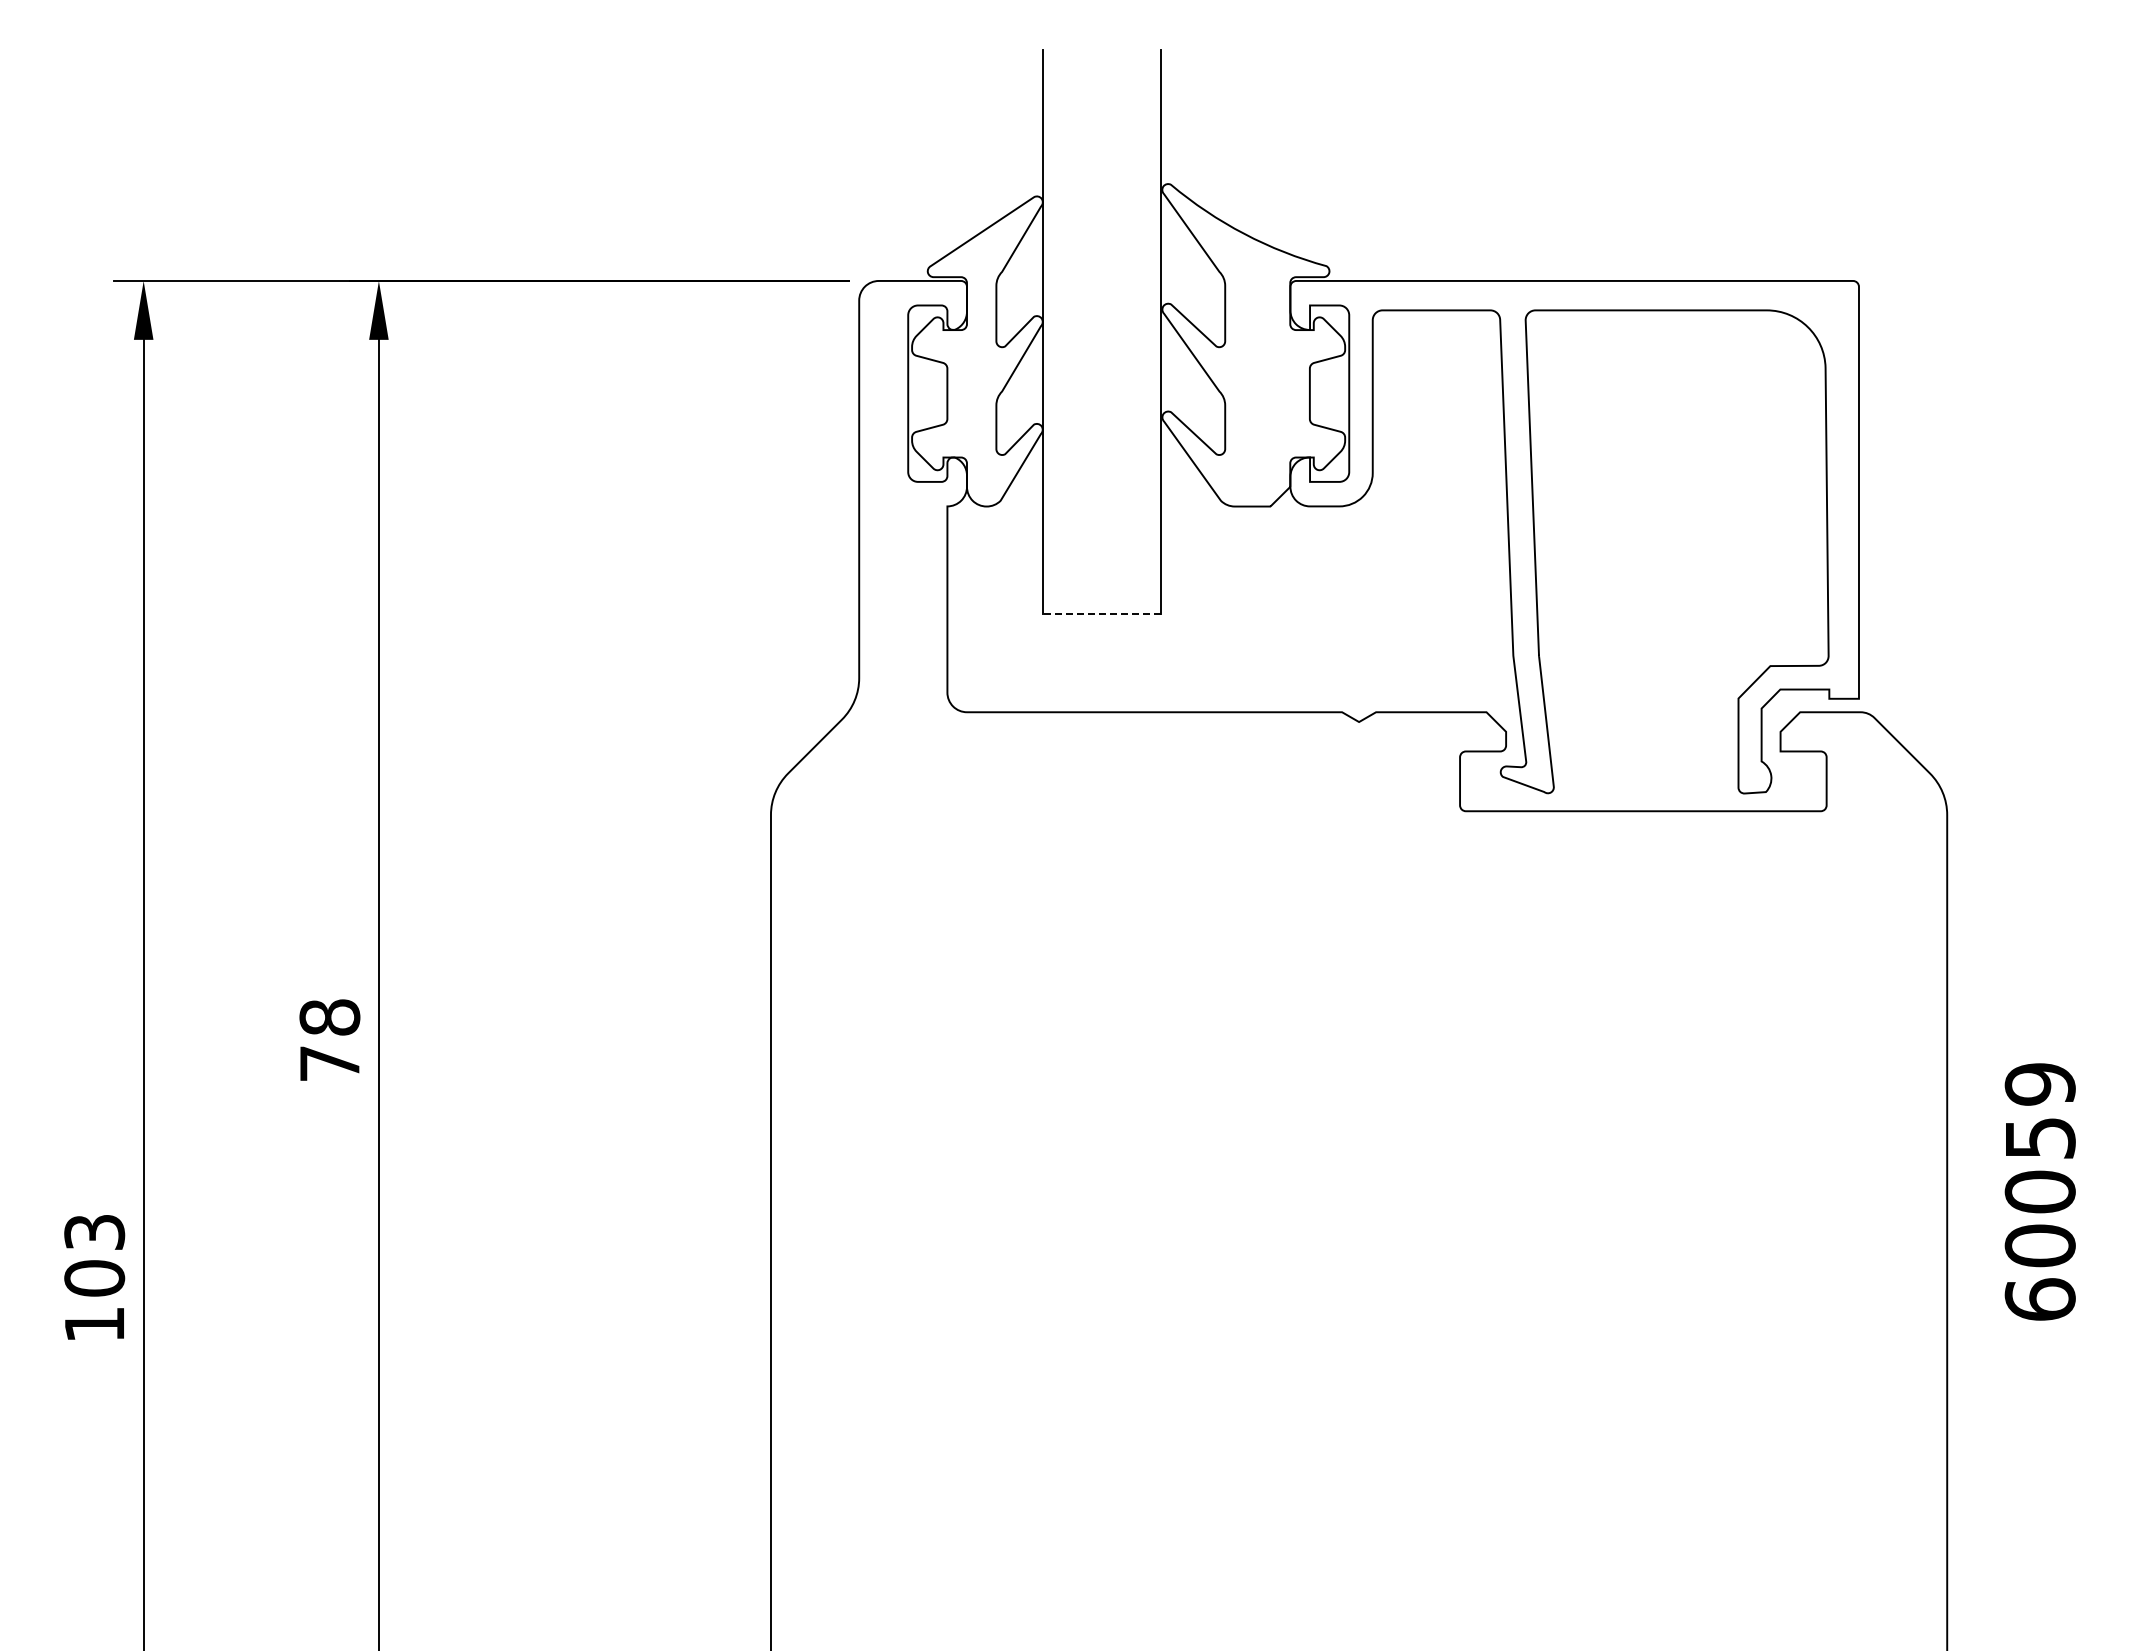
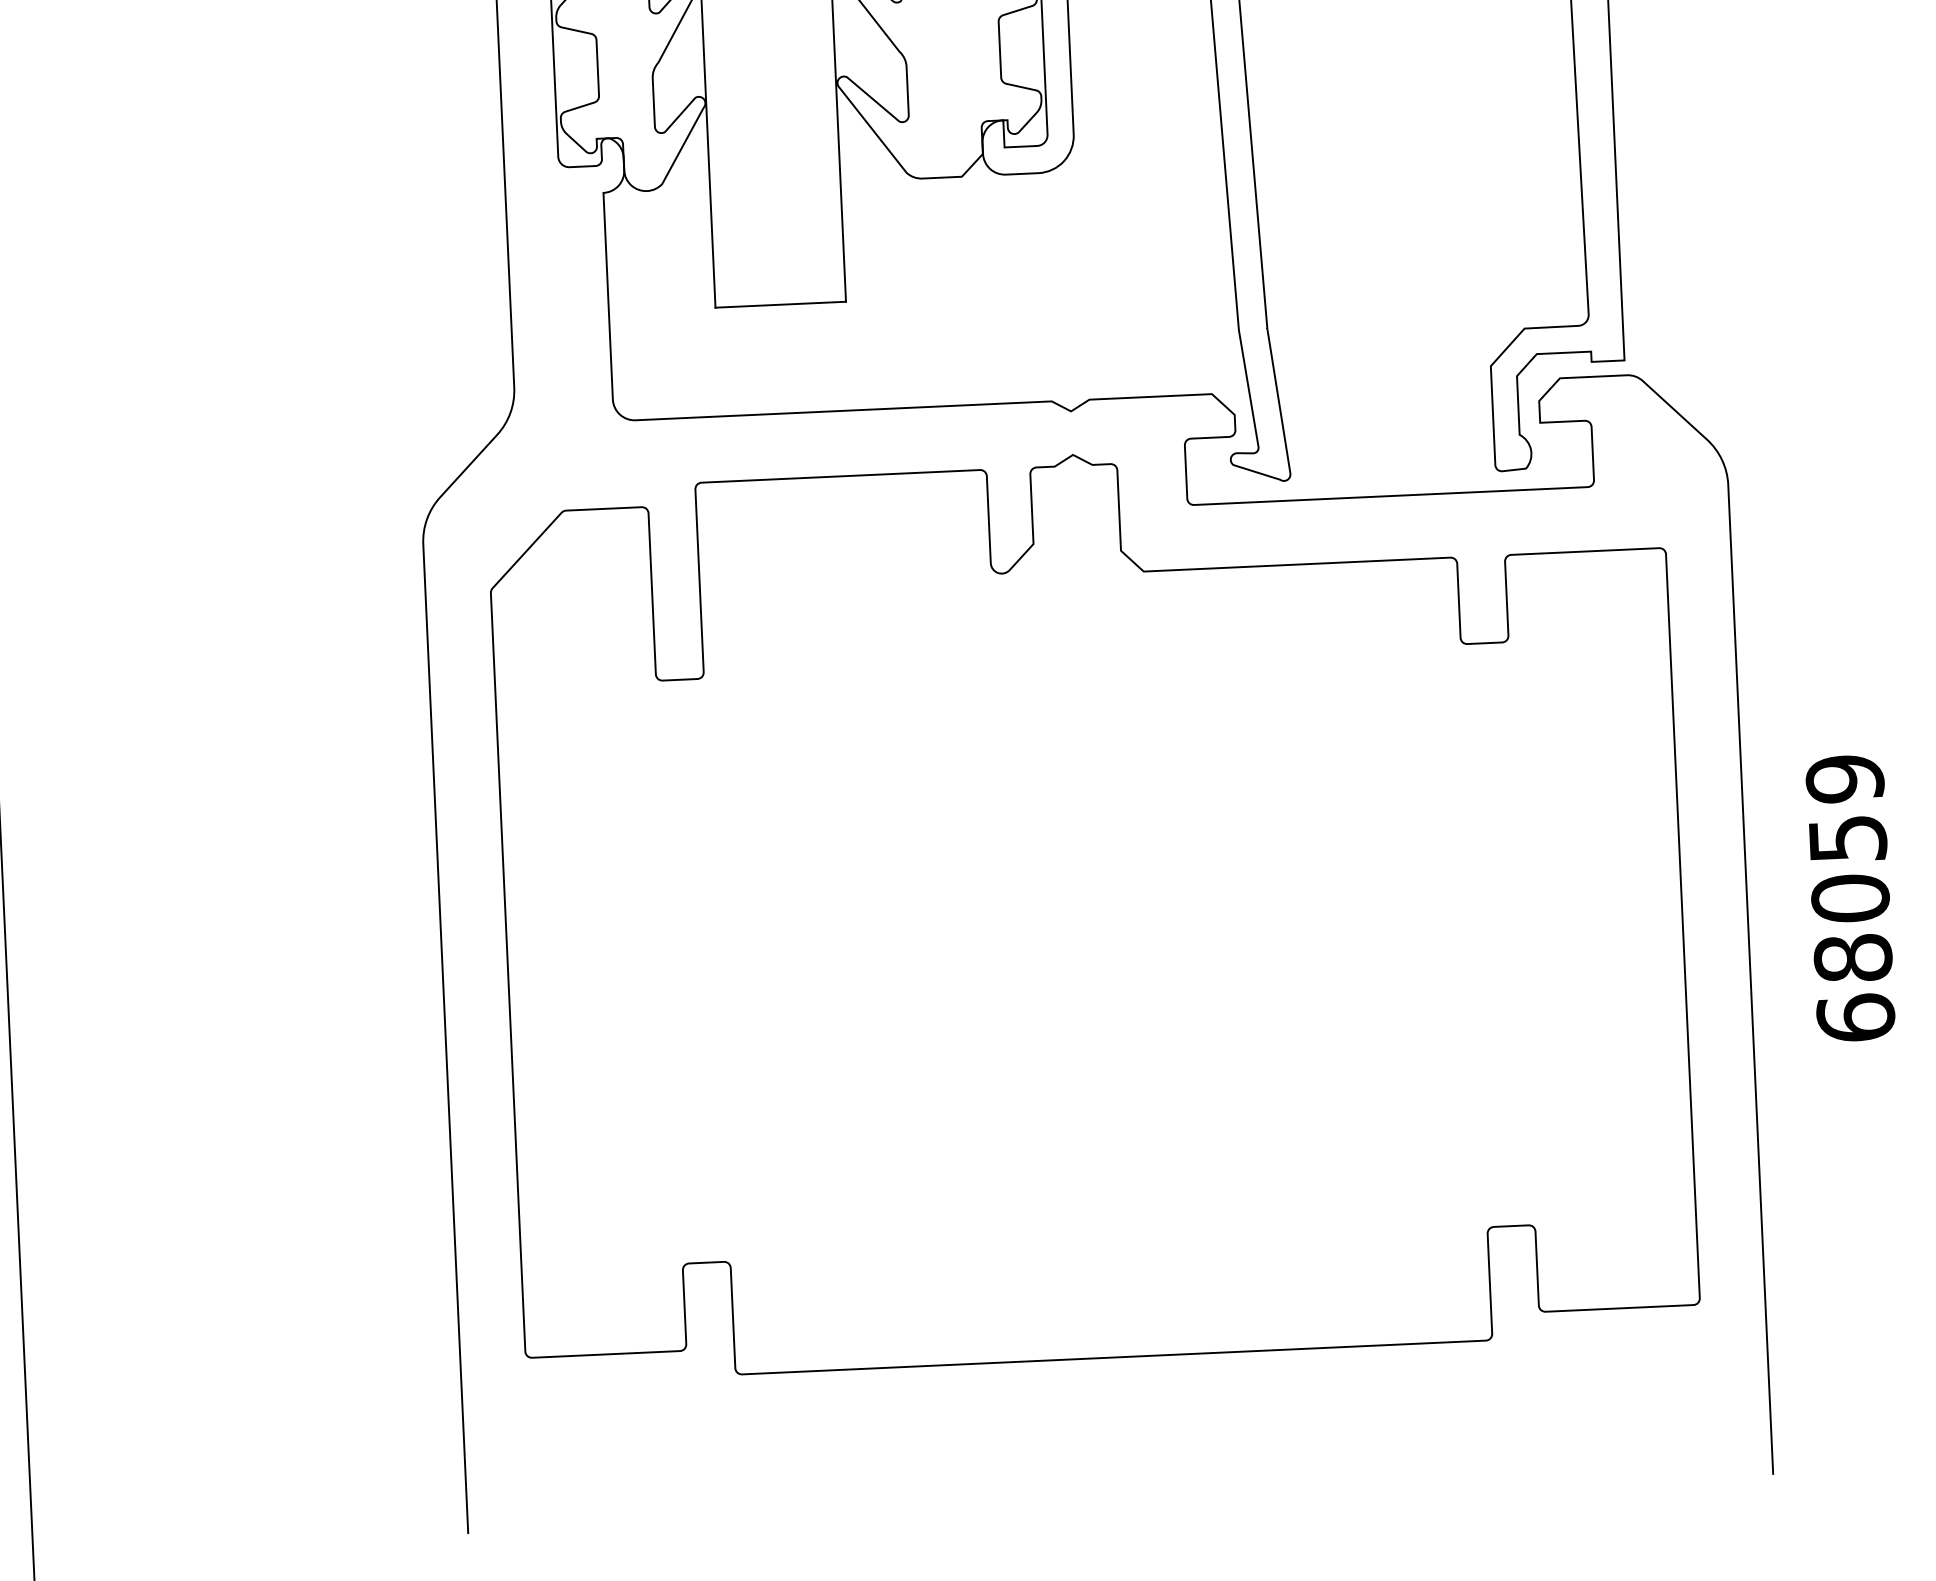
line: (1102, 614) -> (780, 305), dashed -> solid
part: (1358, 1167) -> (1092, 905), added
text: (2040, 1245) -> (1853, 957), 60059 -> 68059

